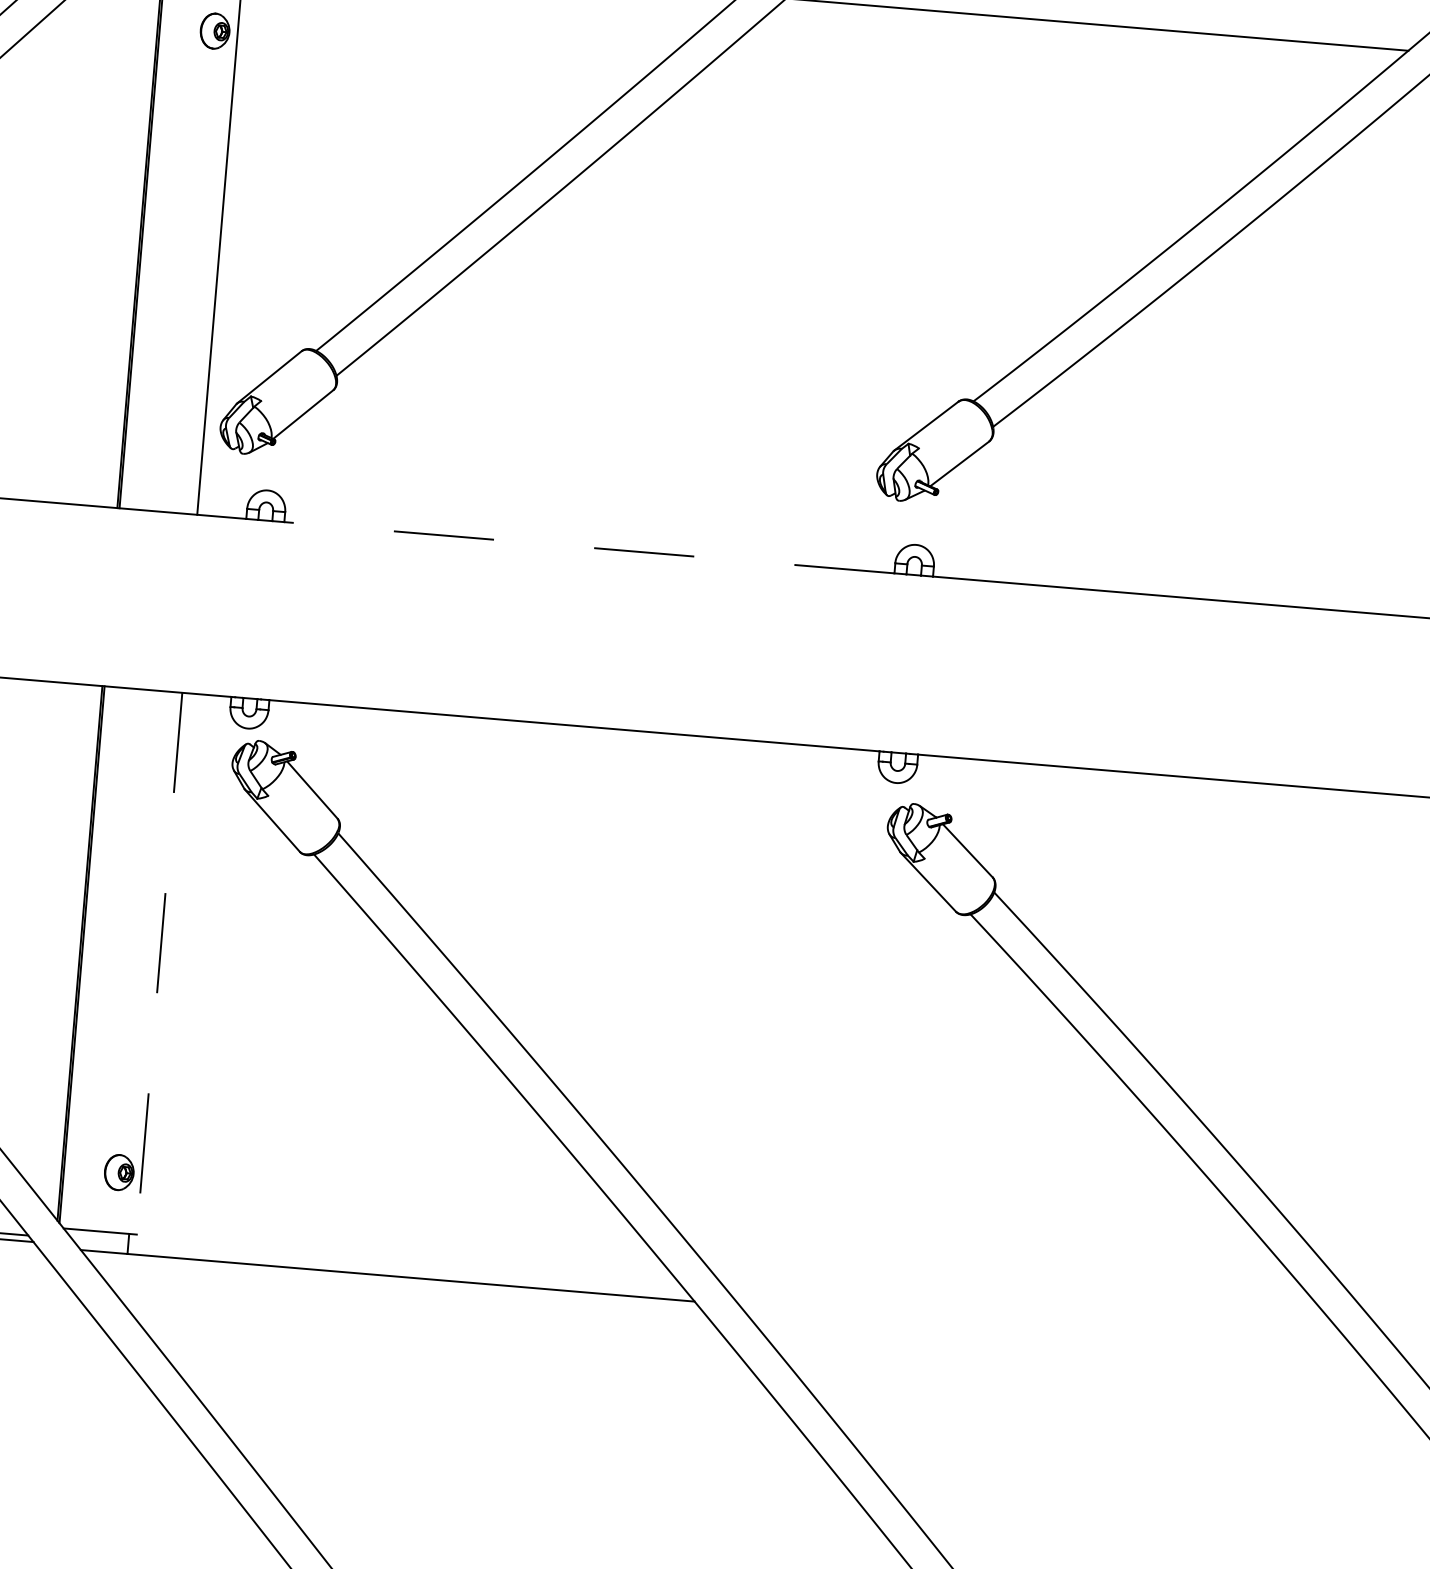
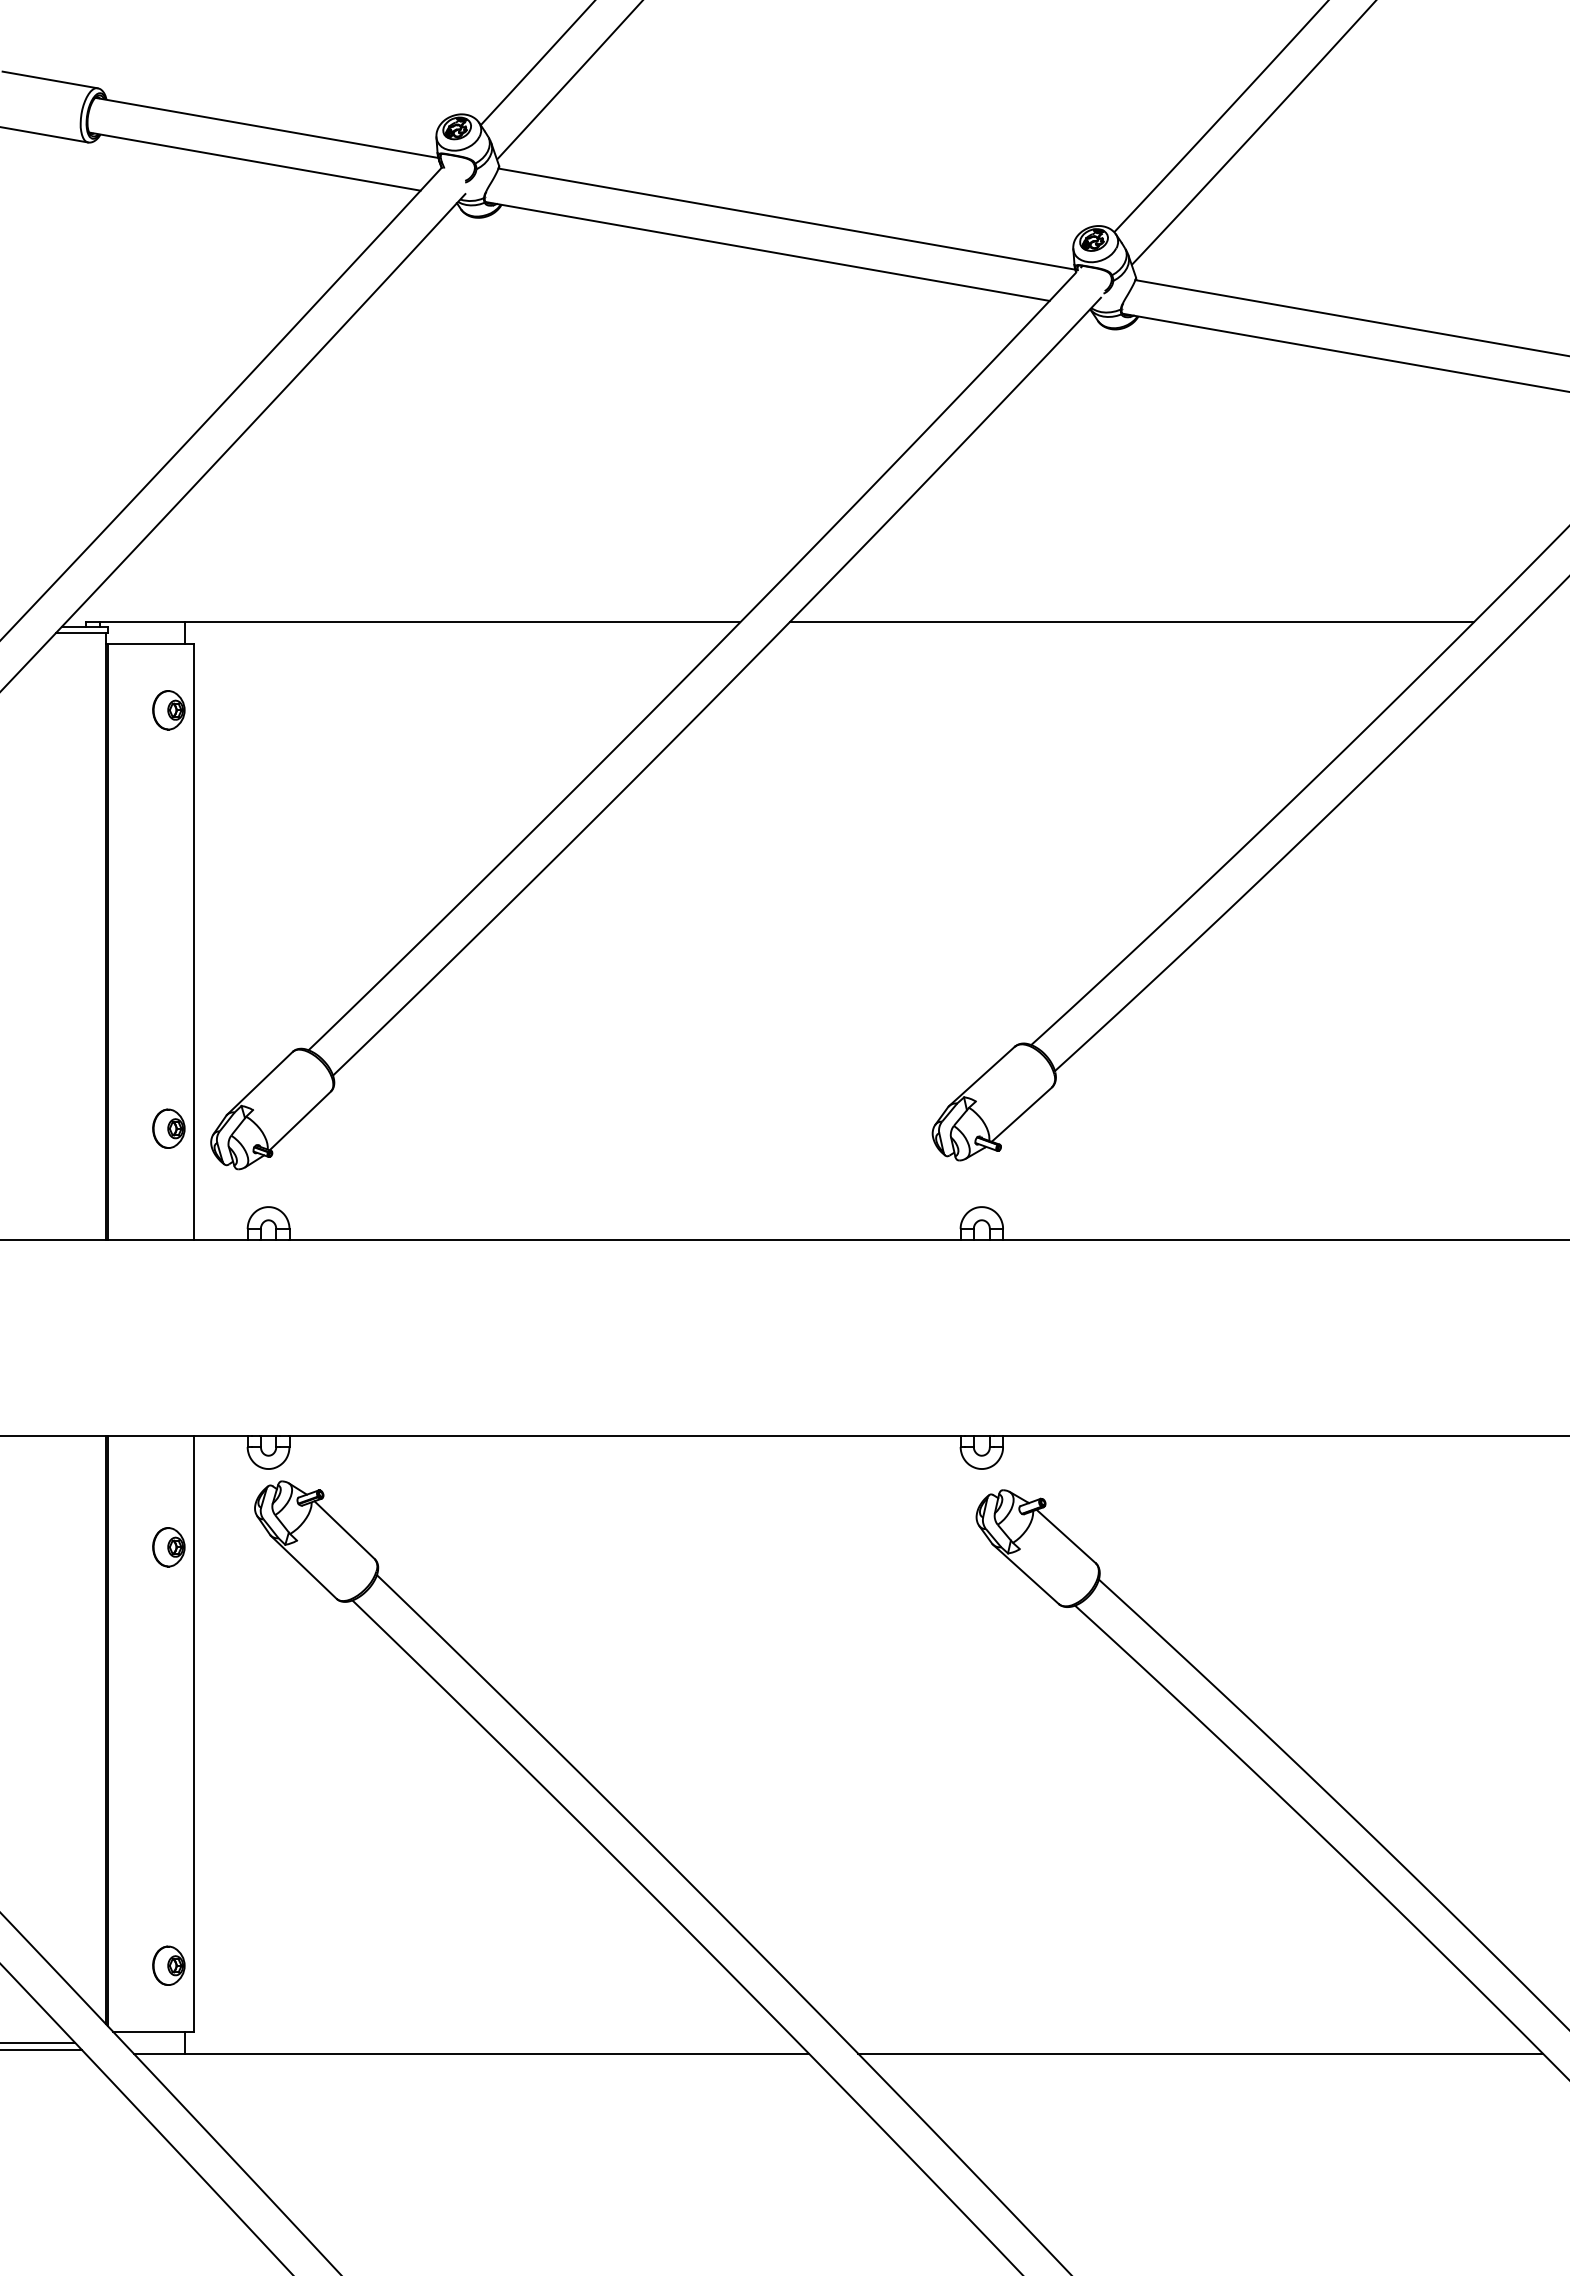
part: (182, 411) -> (168, 1128), added
line: (588, 548) -> (624, 1240), dashed -> solid
part: (150, 792) -> (168, 1547), added
line: (159, 963) -> (193, 1733), dashed -> solid
line: (1050, 1331) -> (1200, 2053), added

